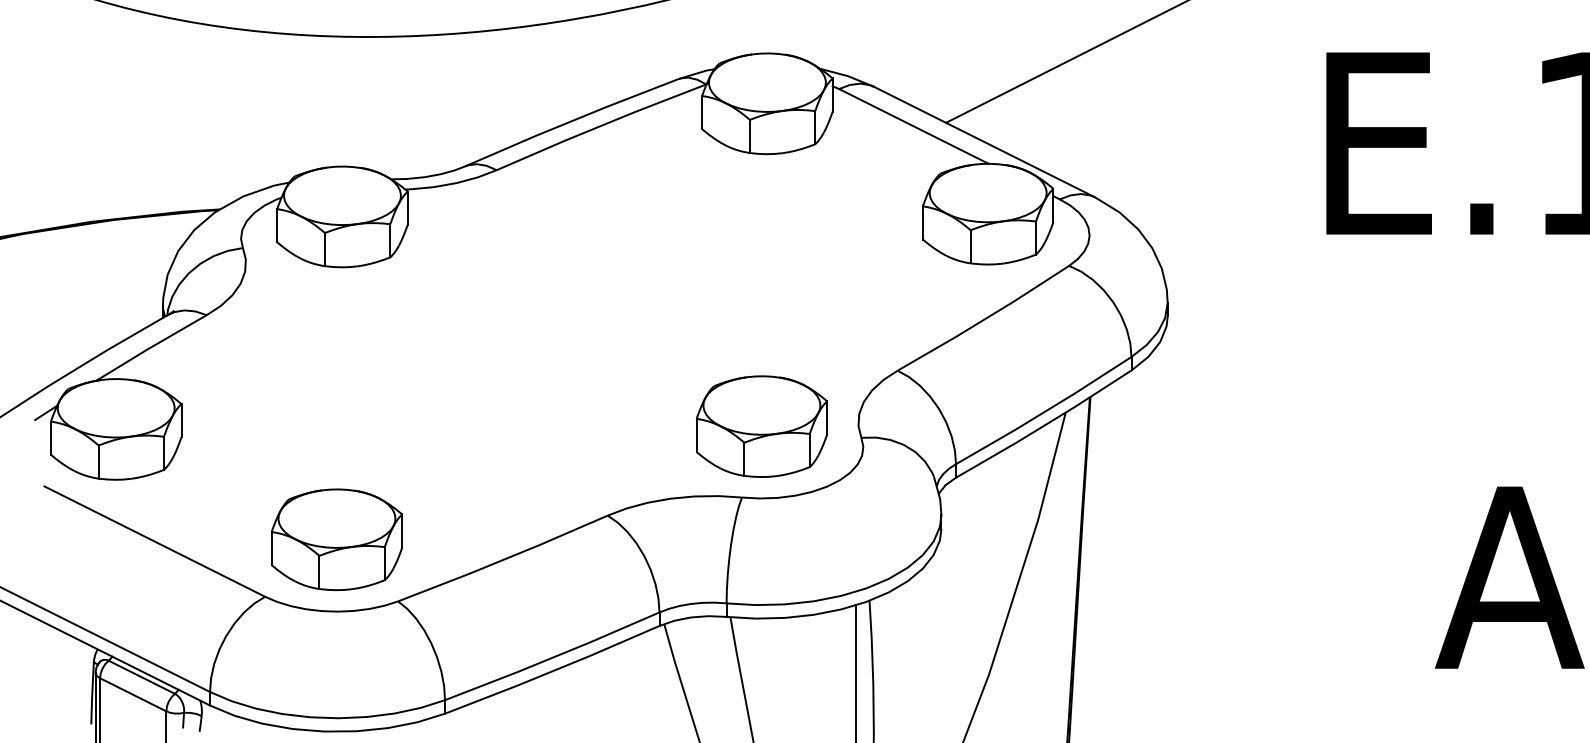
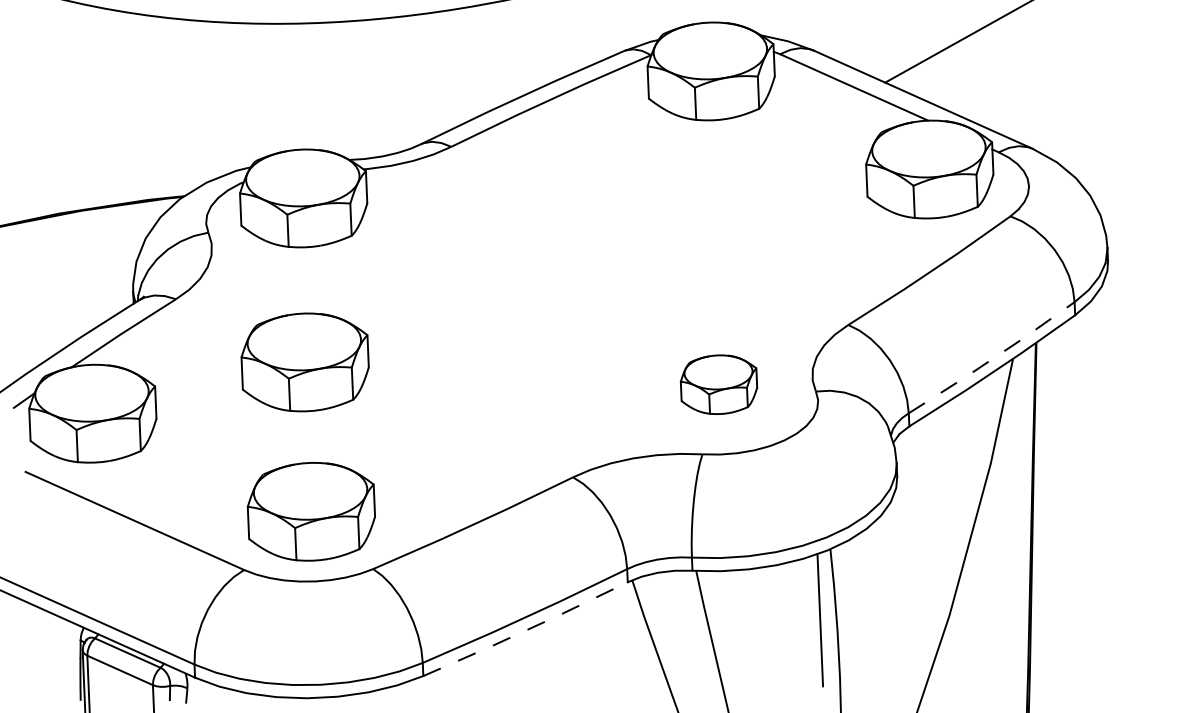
part: (336, 385) -> (304, 362), added
line: (1045, 411) -> (993, 358), solid -> dashed
part: (761, 426) -> (718, 384), size x0.6
line: (552, 671) -> (525, 630), solid -> dashed

